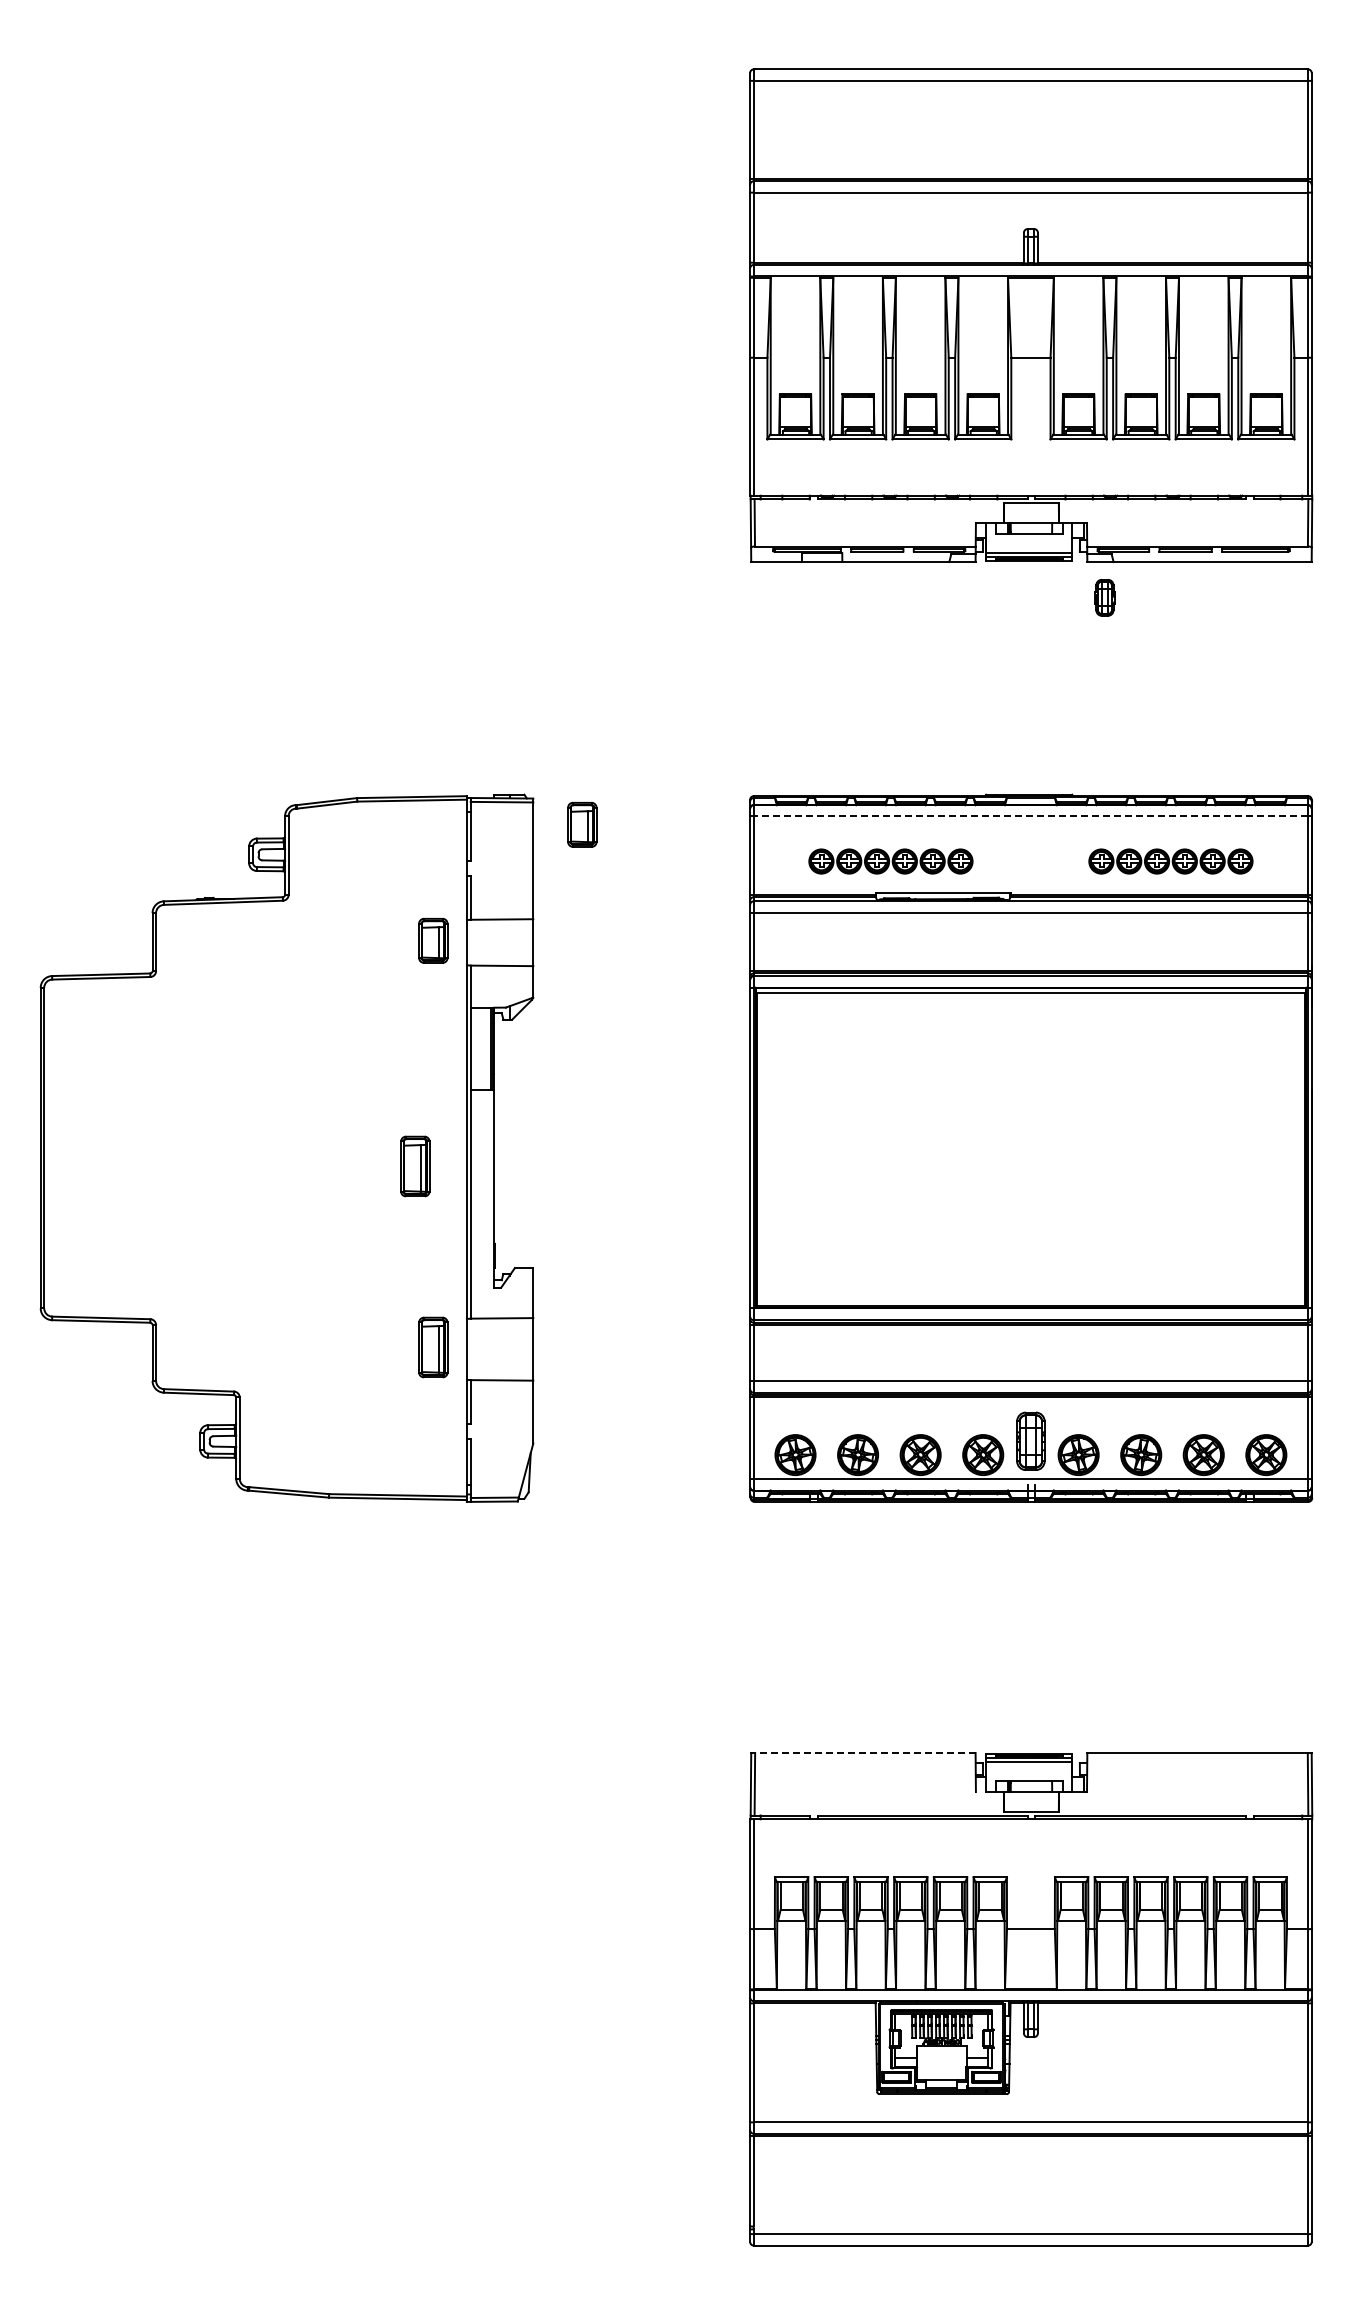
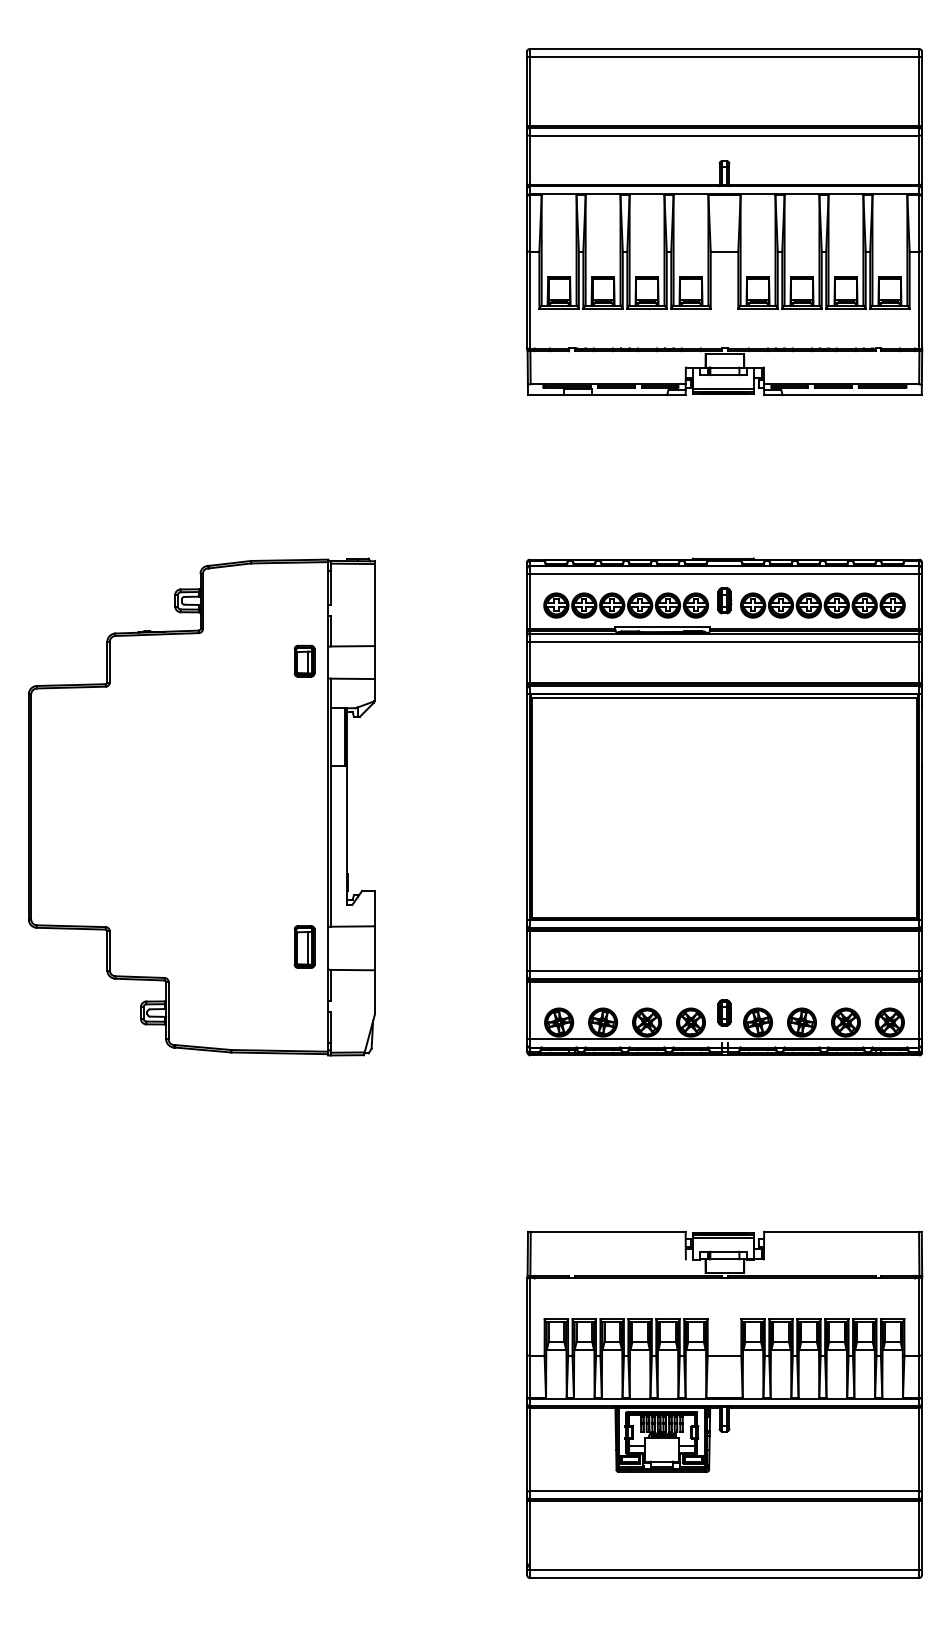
part: (1104, 597) -> (724, 600), moved
line: (1030, 816) -> (724, 573), dashed -> solid
part: (582, 824) -> (409, 579), removed
part: (890, 861) -> (625, 605), size x1.43
part: (1170, 861) -> (822, 605), size x1.43
part: (415, 1166) -> (292, 819), removed
part: (1030, 1441) -> (724, 1013), size x0.62
line: (864, 1752) -> (607, 1231), dashed -> solid

